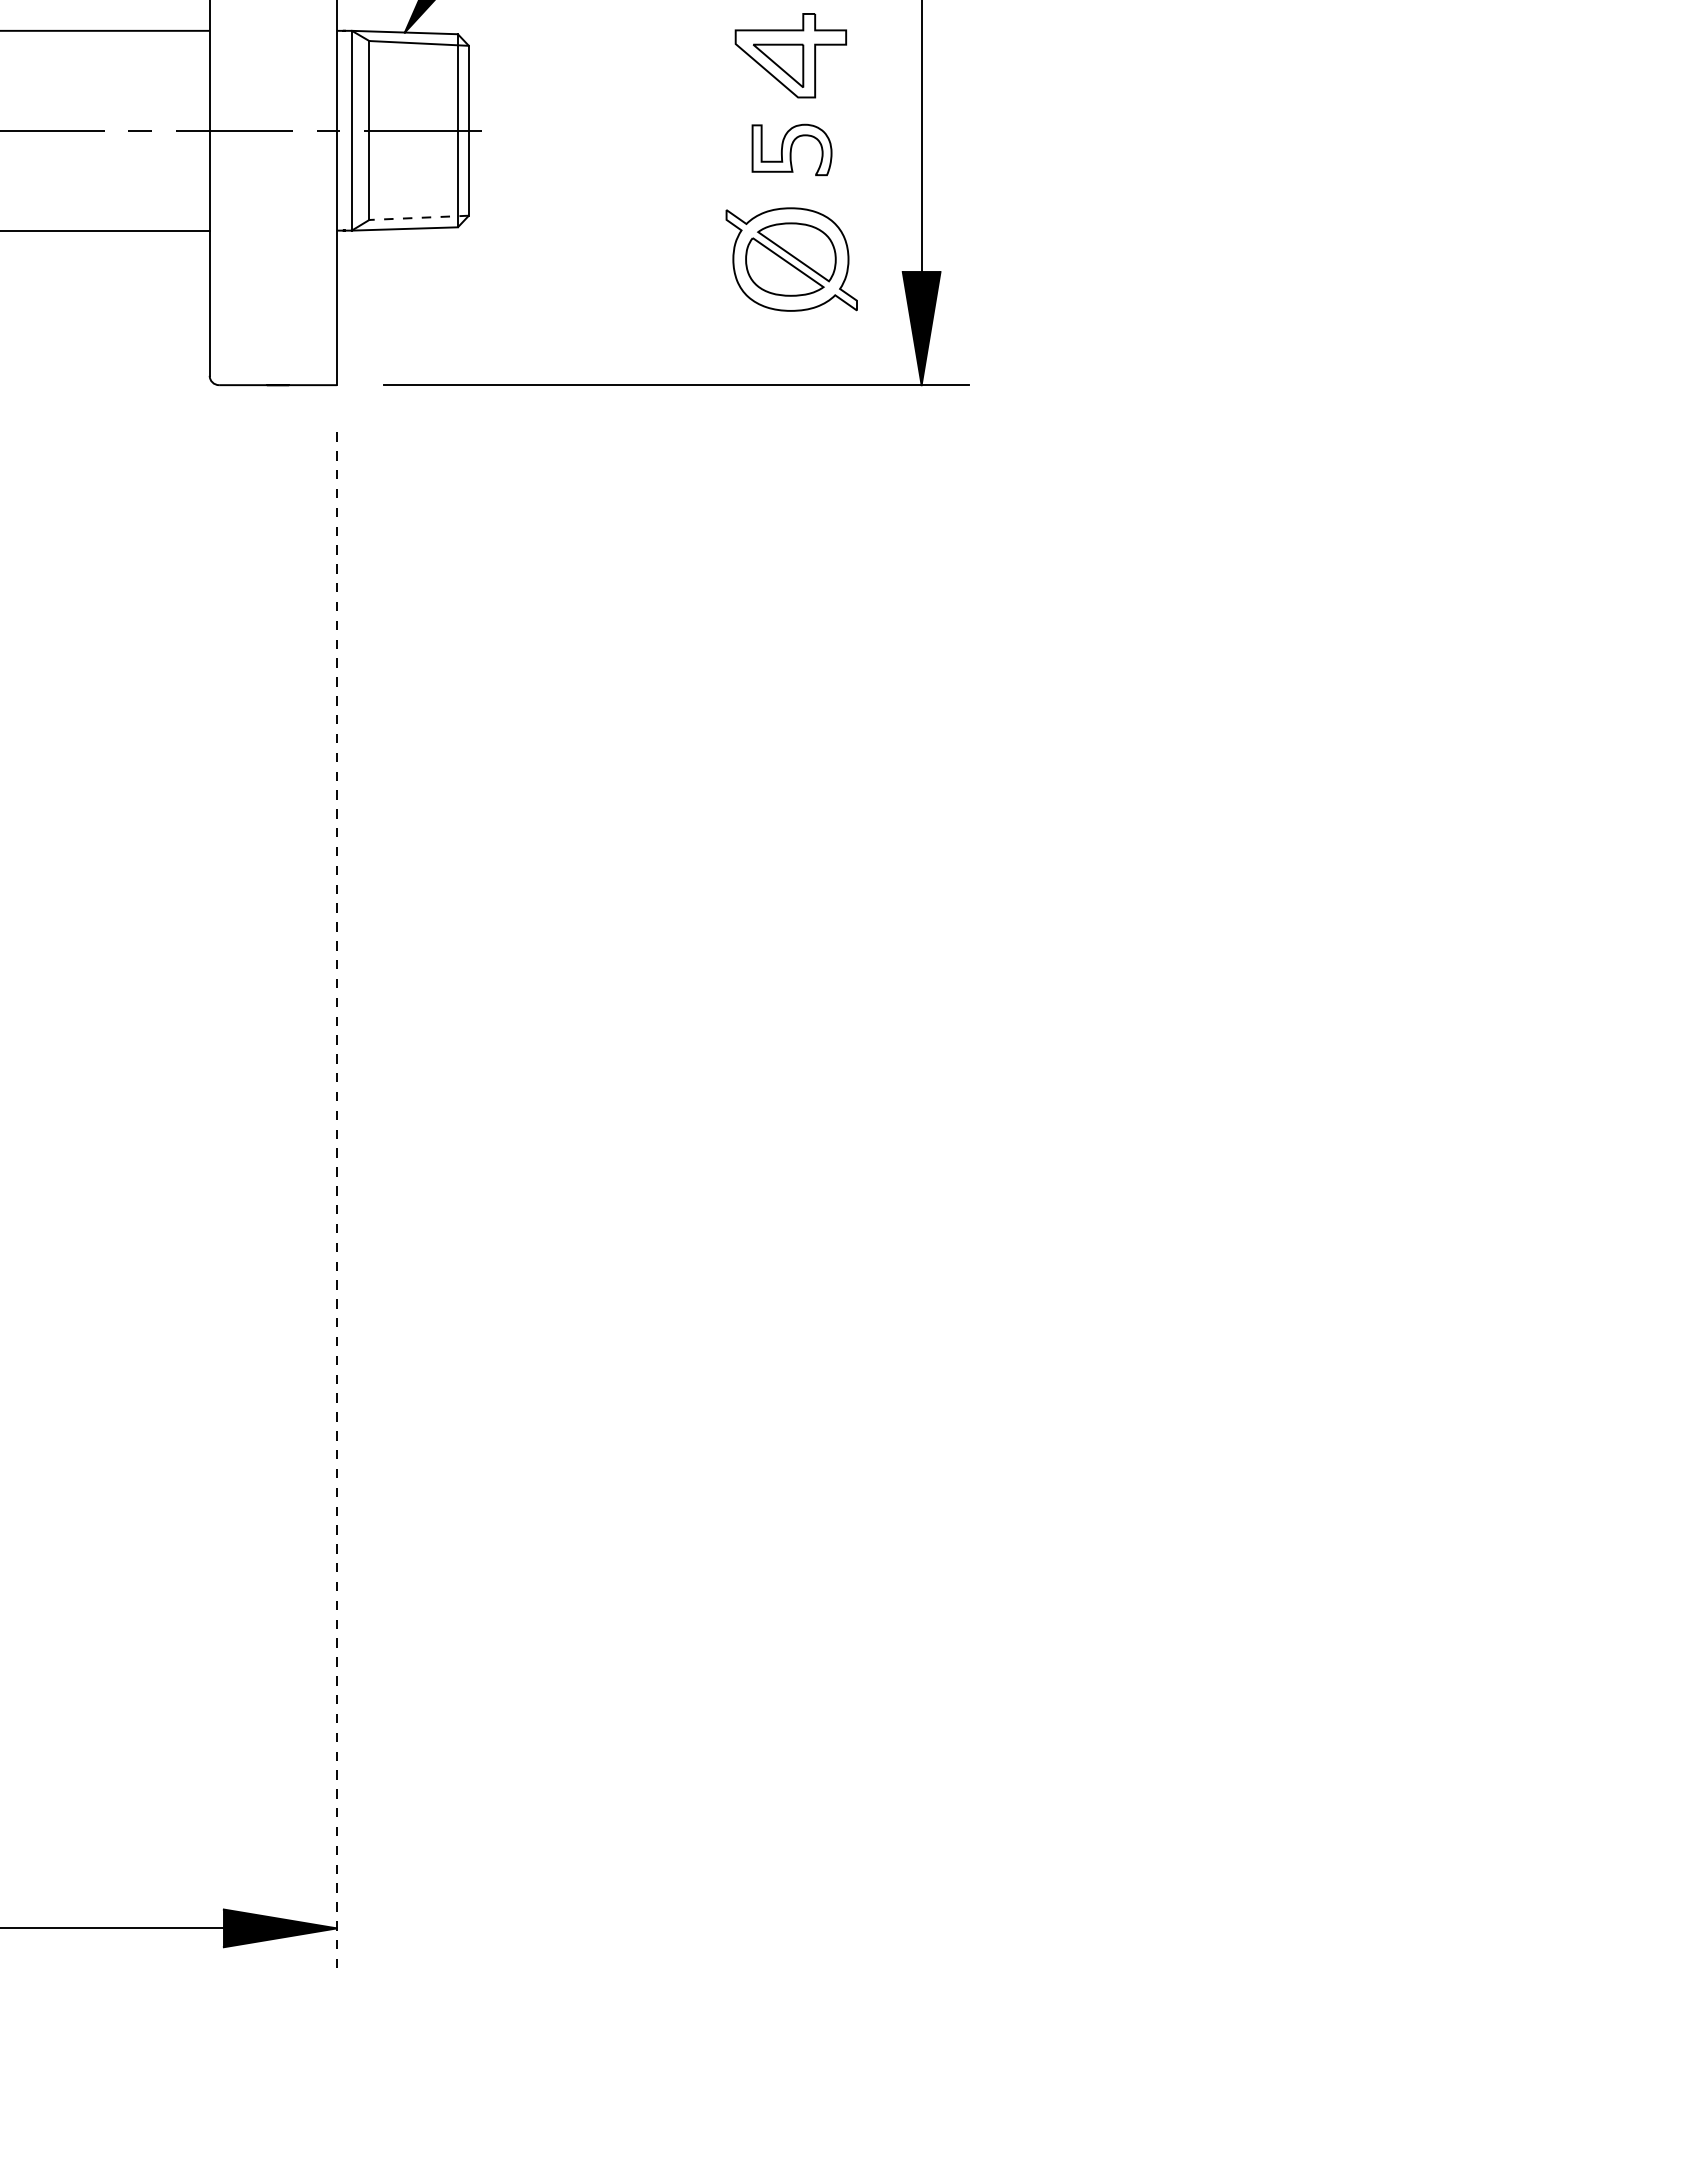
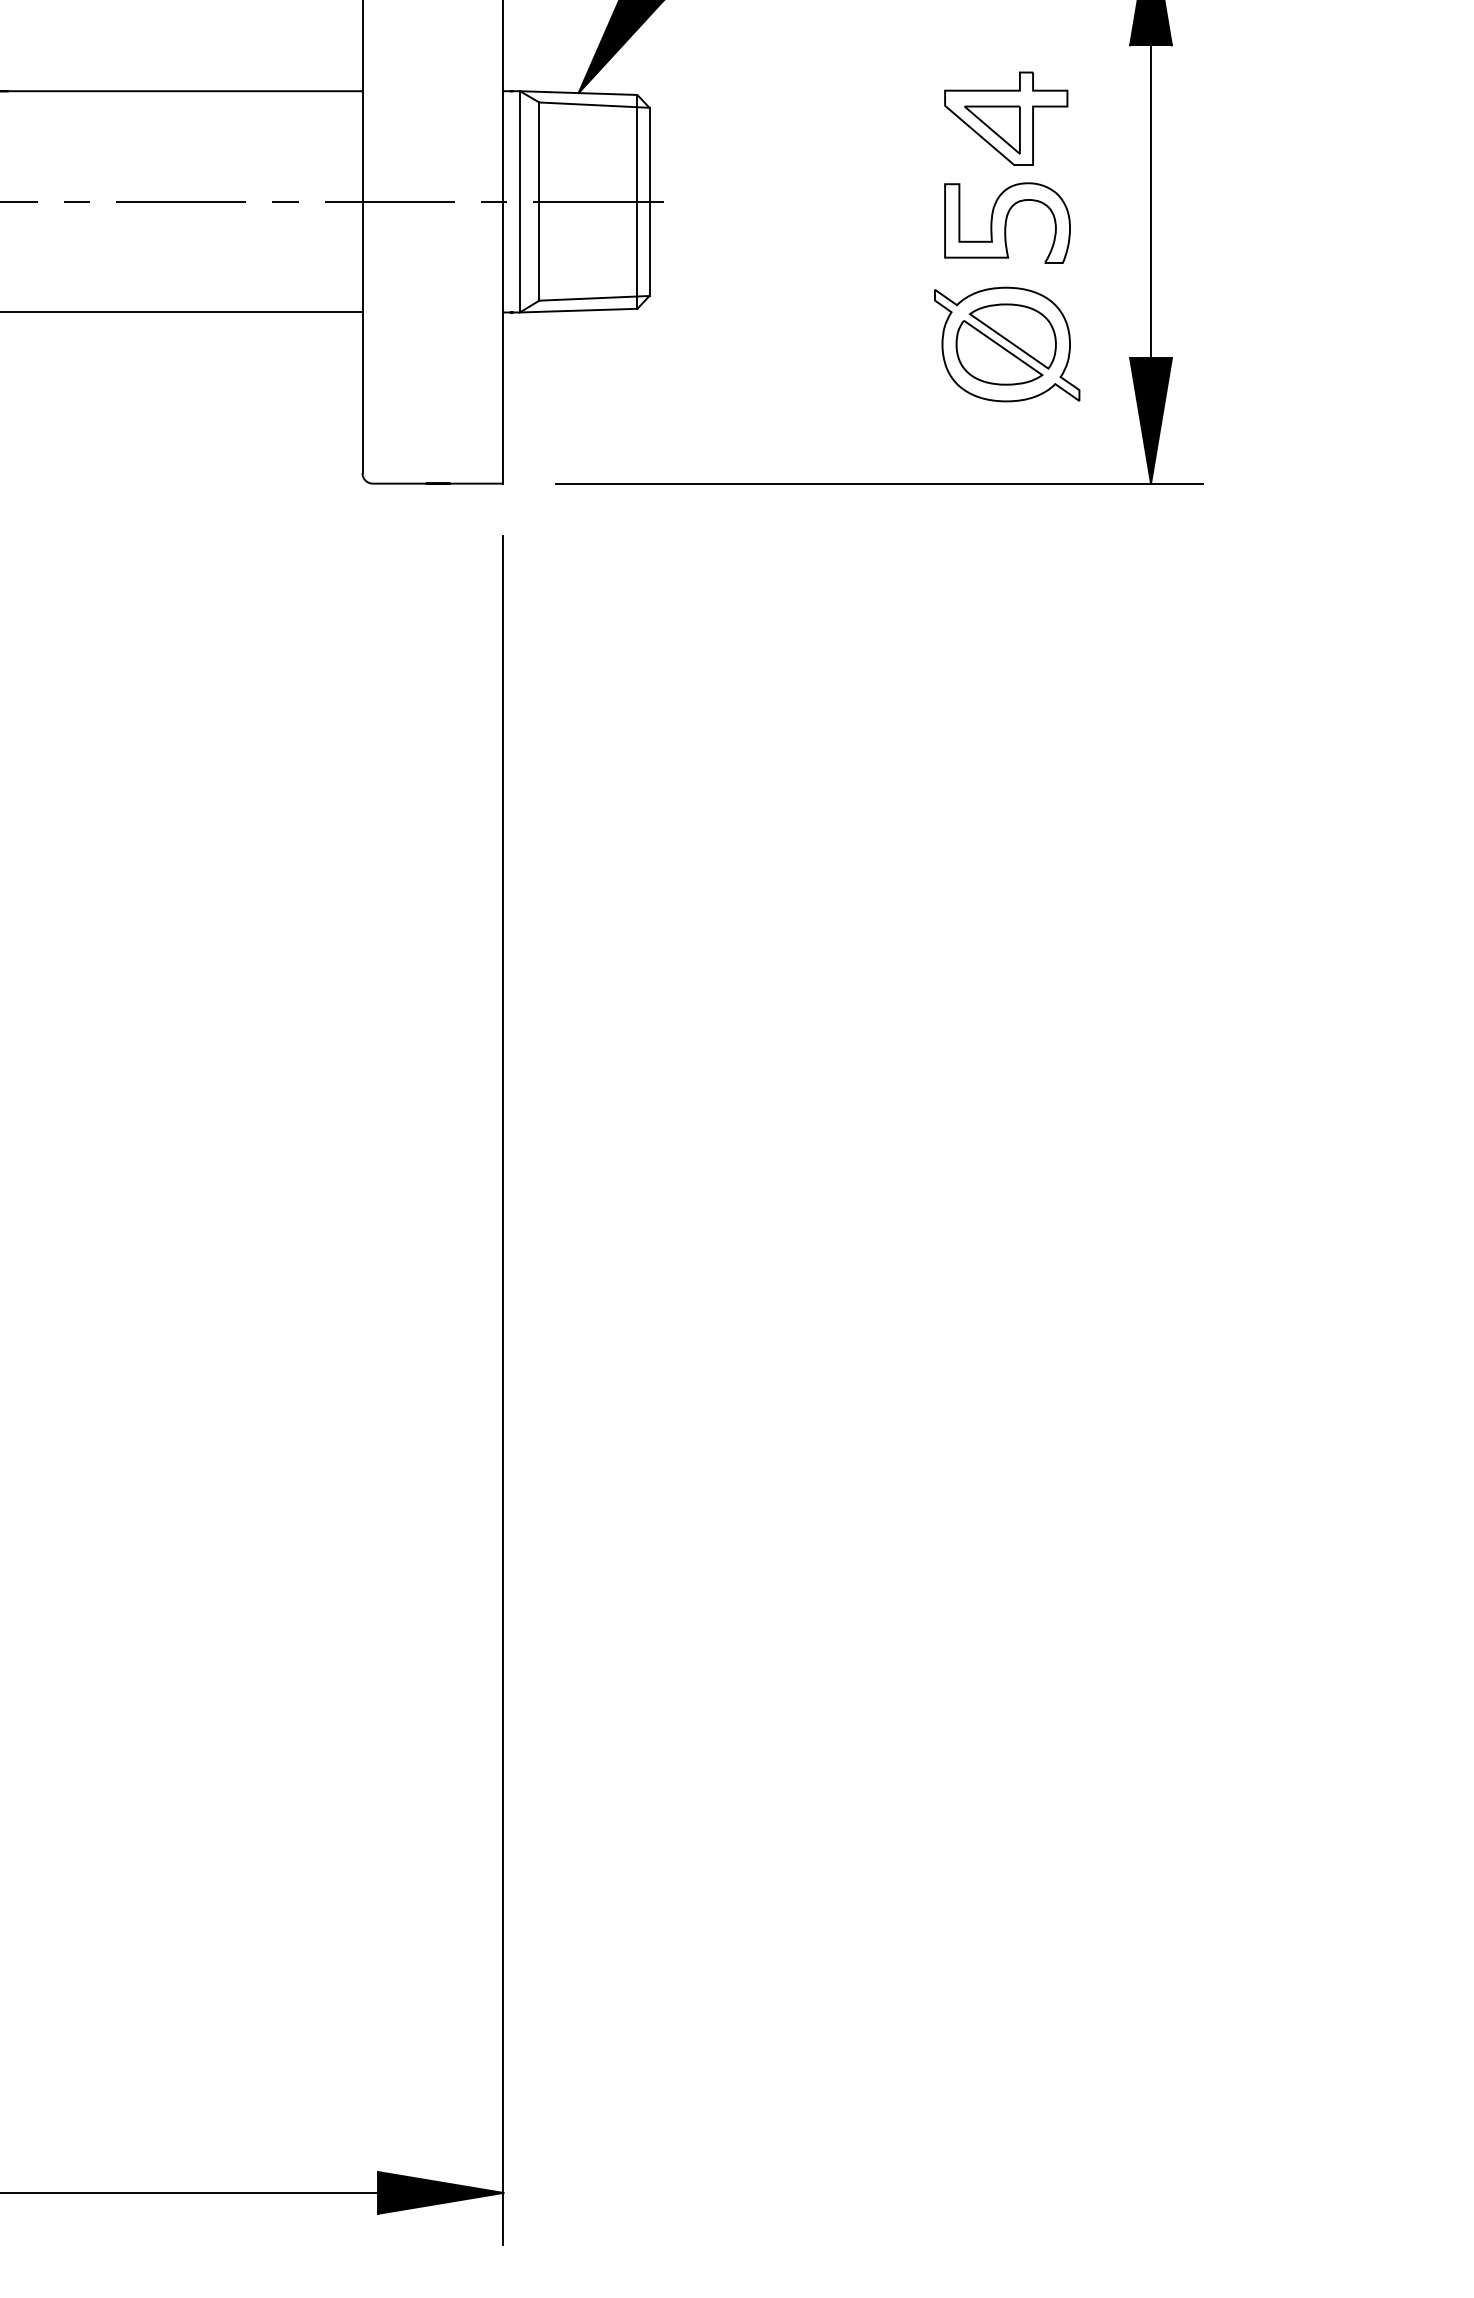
part: (791, 149) -> (1006, 222), size x1.43
line: (419, 217) -> (594, 297), dashed -> solid
line: (336, 1203) -> (502, 1390), dashed -> solid

